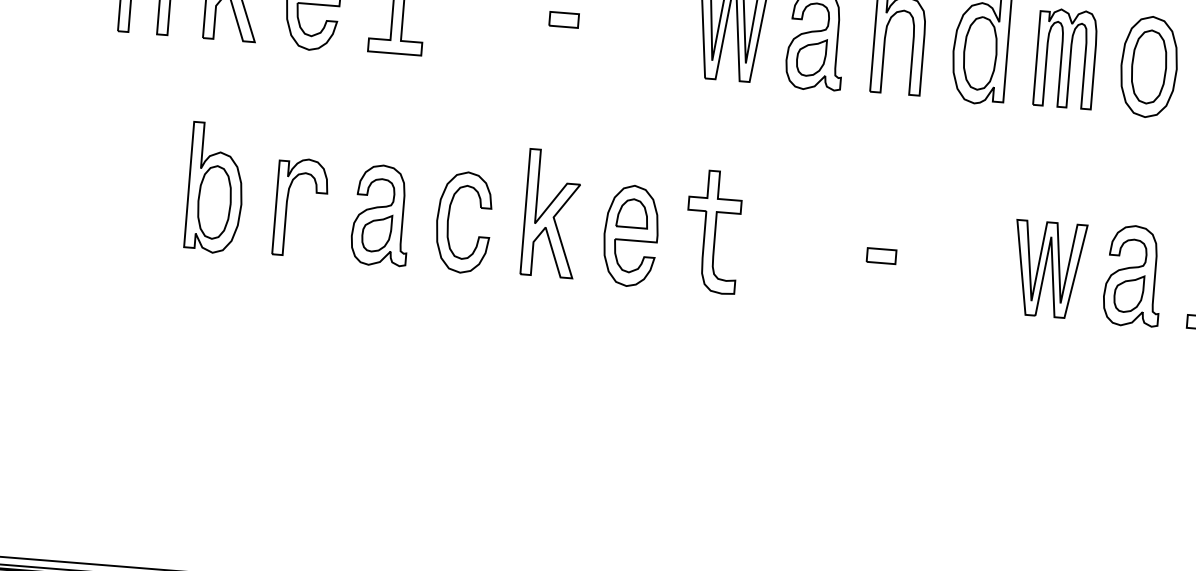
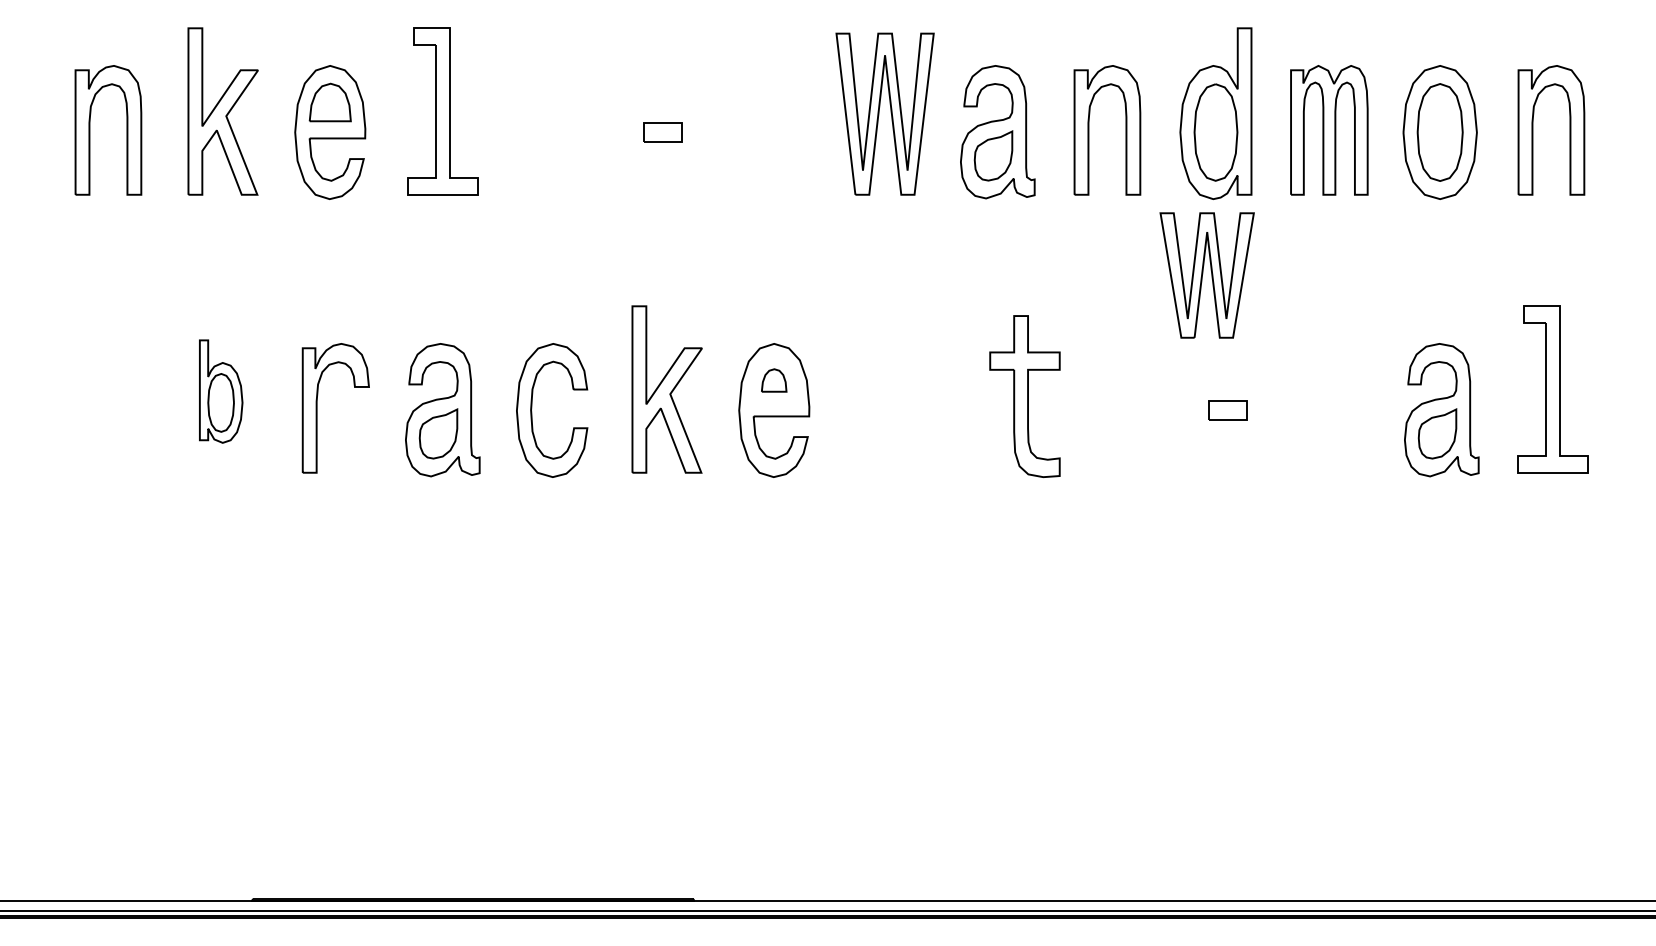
part: (215, 188) -> (220, 391), size x0.6
part: (632, 213) -> (773, 380), size x0.6
part: (712, 231) -> (1024, 396), moved
part: (881, 256) -> (1227, 410), moved
part: (1048, 269) -> (1206, 275), moved

